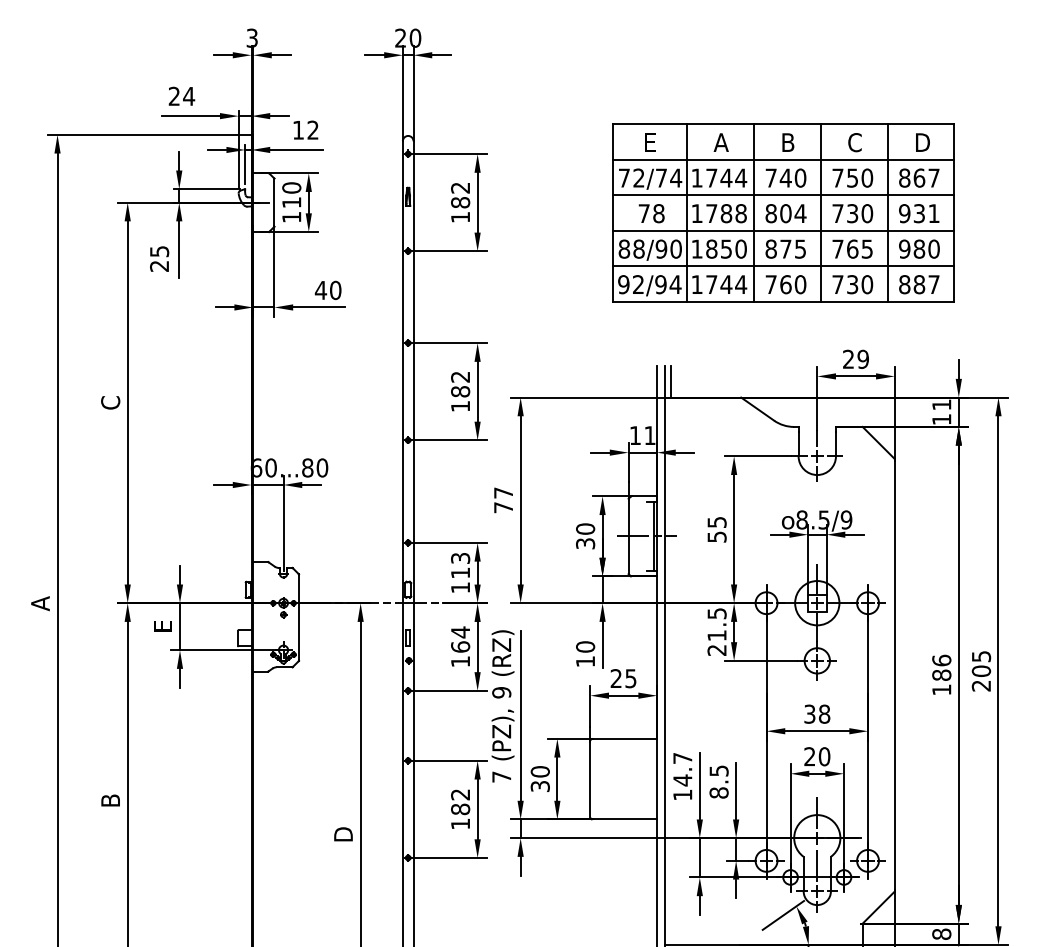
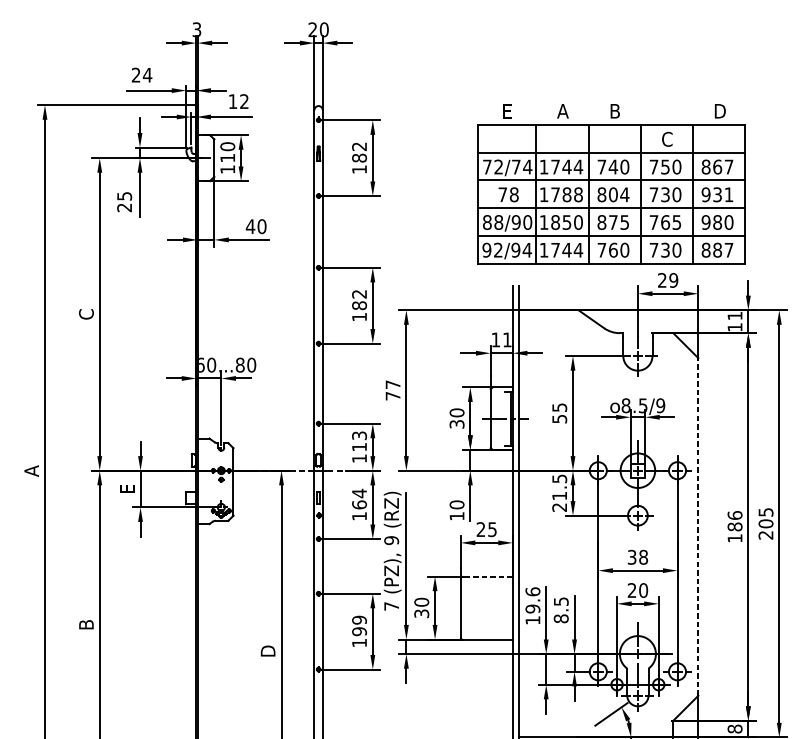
part: (783, 212) -> (611, 193), moved
line: (671, 381) -> (524, 297), removed
line: (894, 674) -> (698, 526), solid -> dashed
line: (624, 738) -> (487, 576), solid -> dashed
text: (682, 769) -> (532, 600), 14.7 -> 19.6
text: (460, 802) -> (359, 626), 182 -> 199

